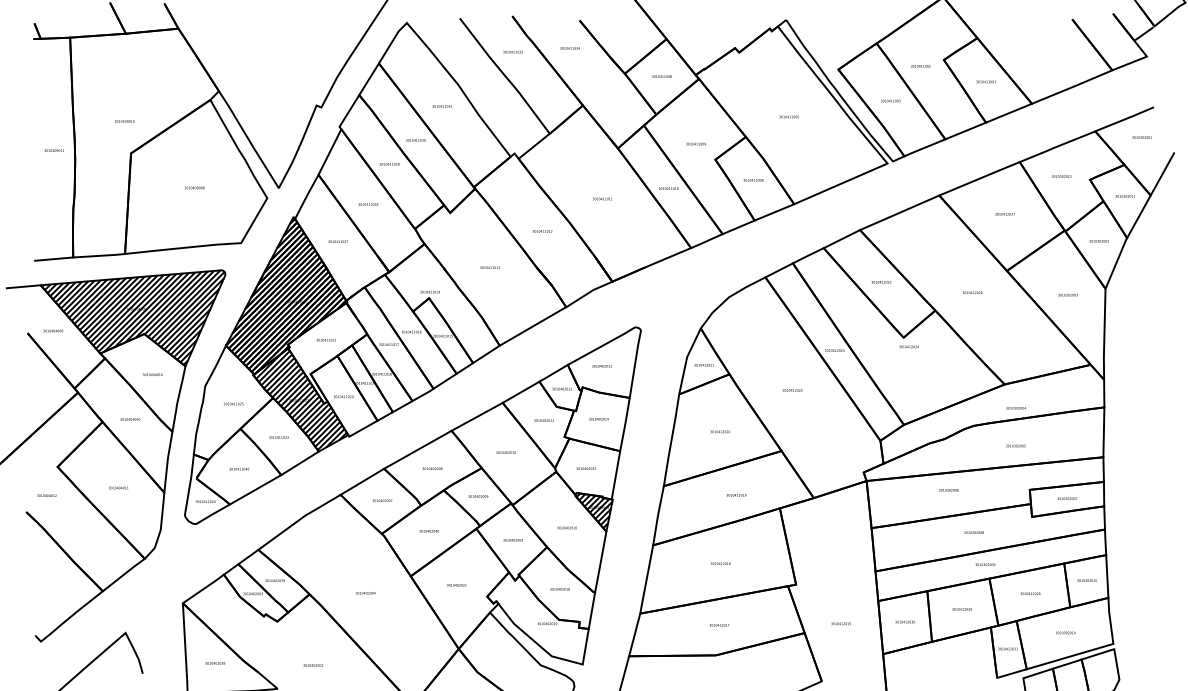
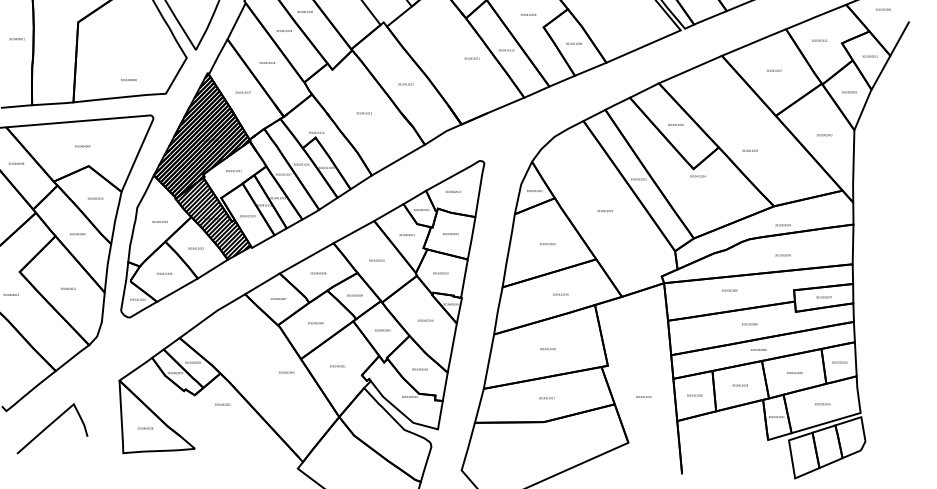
text: (53, 150) -> (16, 39), moved
text: (194, 187) -> (128, 79), moved
text: (602, 198) -> (472, 58), moved
text: (972, 292) -> (750, 150), moved
hatch: (133, 317) -> (80, 152), removed
hatch: (594, 512) -> (447, 308), removed
text: (365, 593) -> (286, 372), moved
text: (312, 665) -> (221, 404), moved

